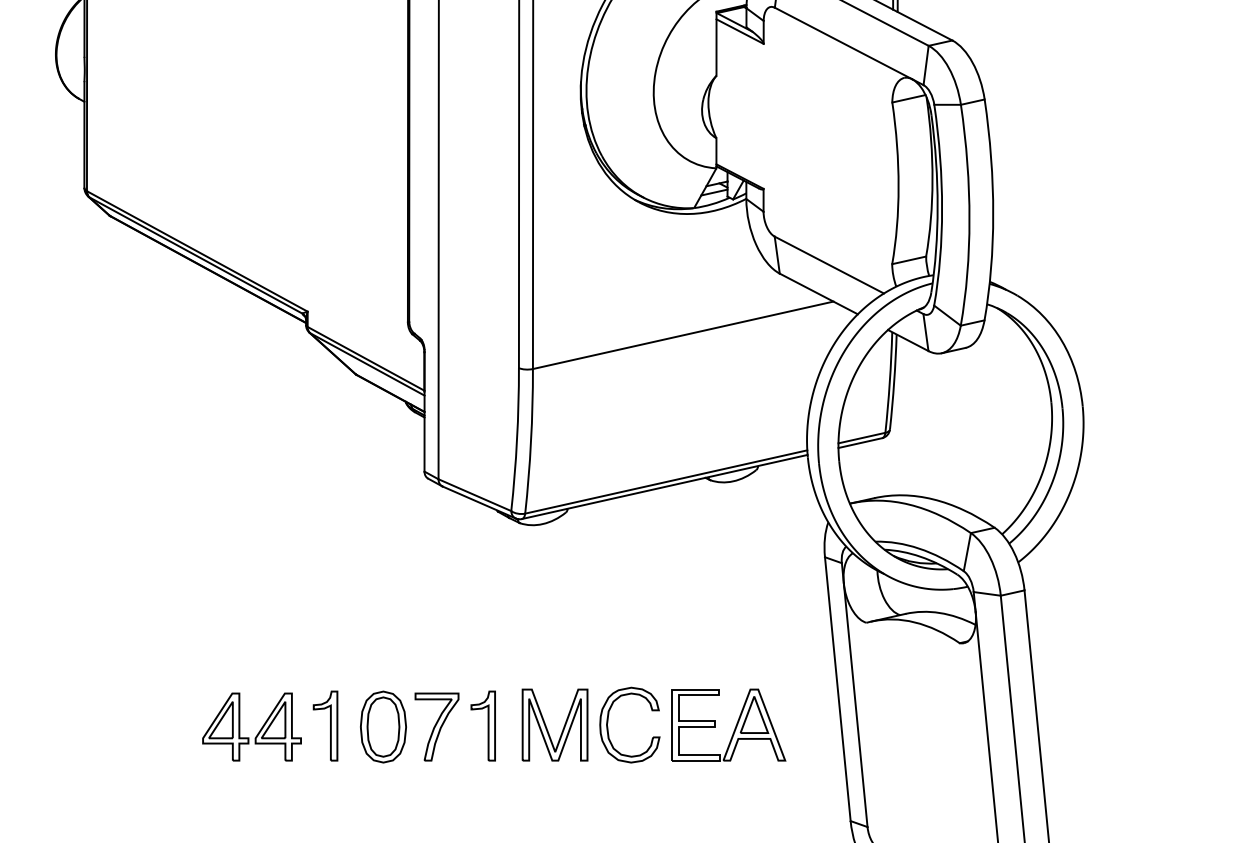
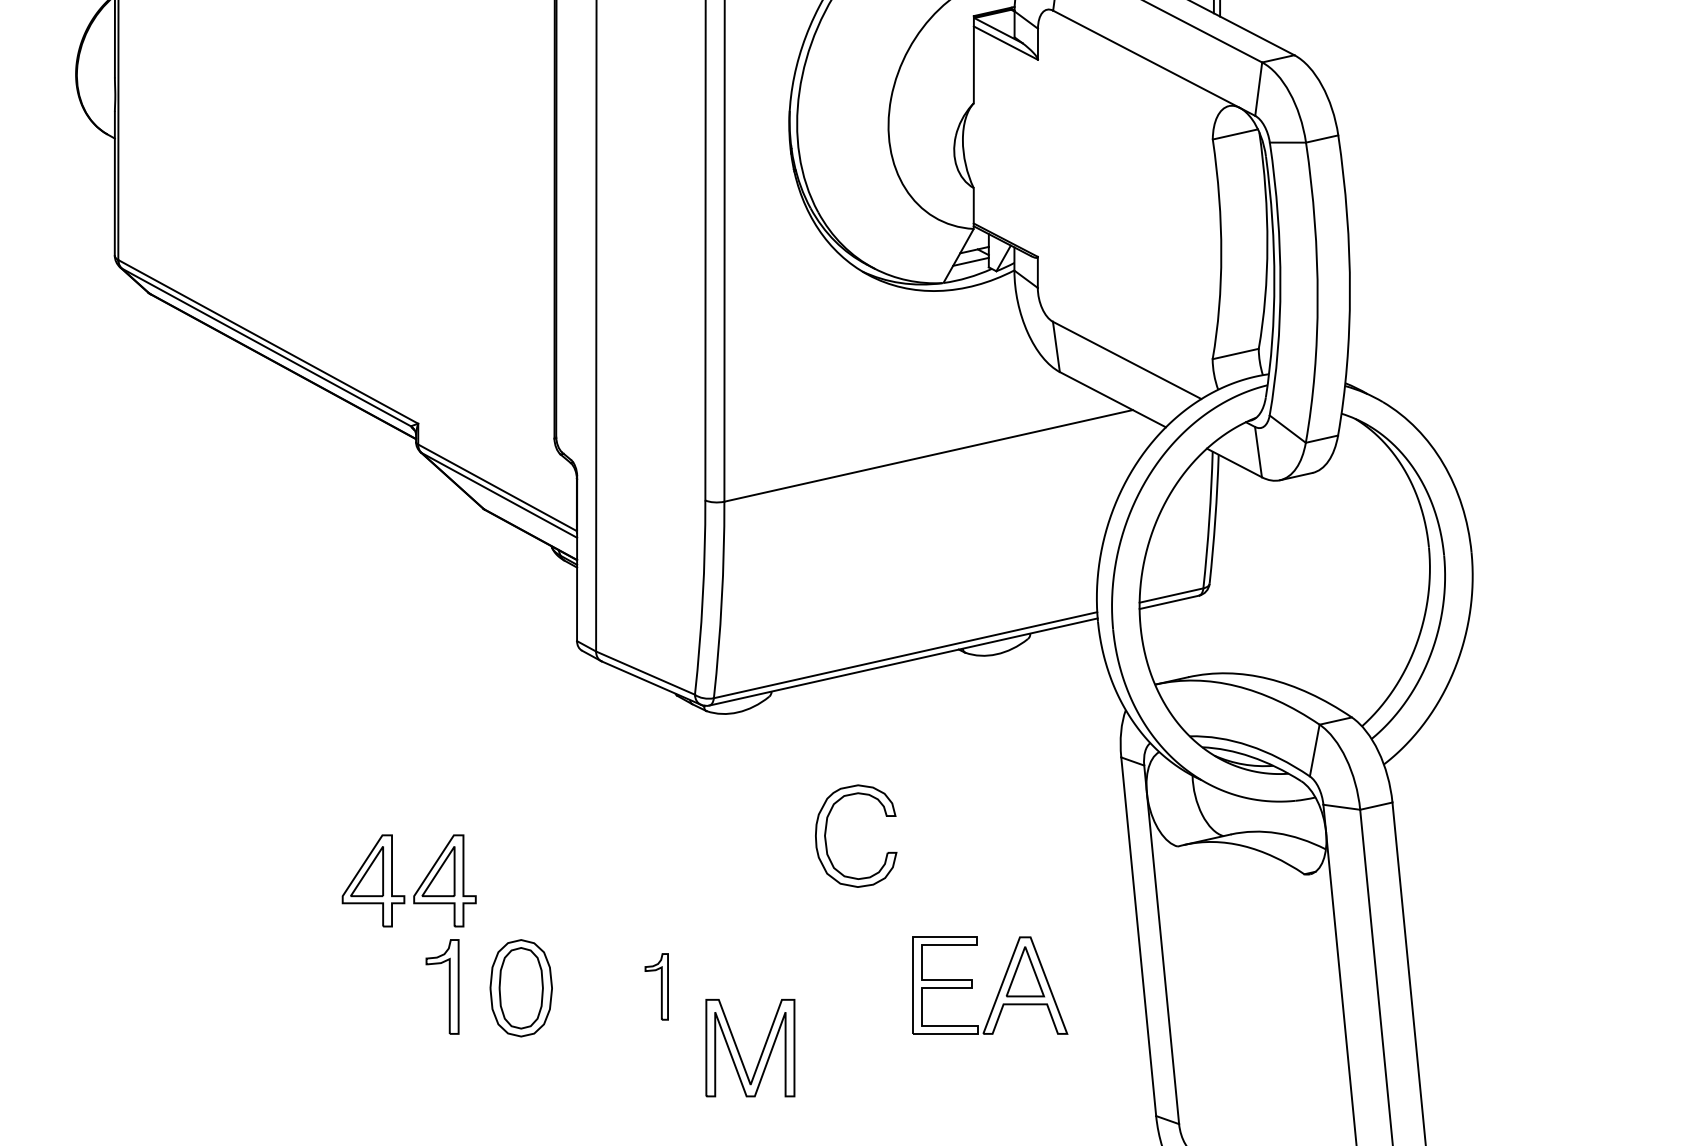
part: (608, 722) -> (827, 832), moved
part: (482, 725) -> (655, 986), size x0.7
part: (546, 725) -> (738, 1048), moved
part: (436, 726) -> (593, 987), removed
part: (259, 730) -> (419, 885), moved

